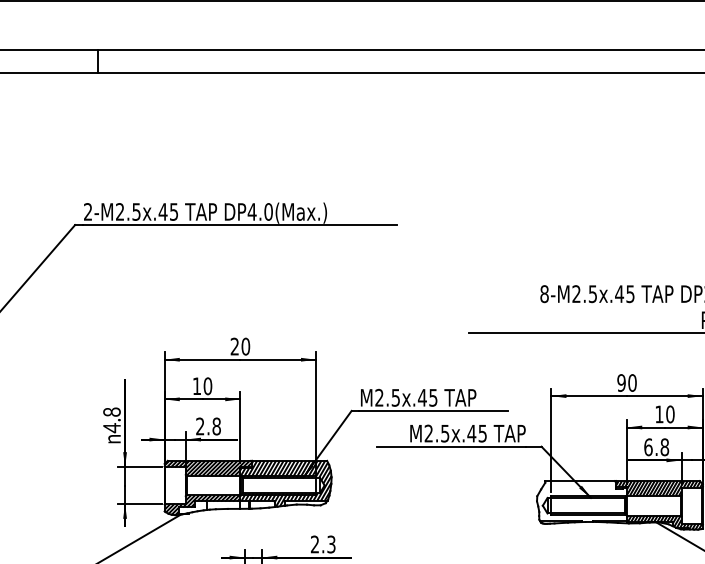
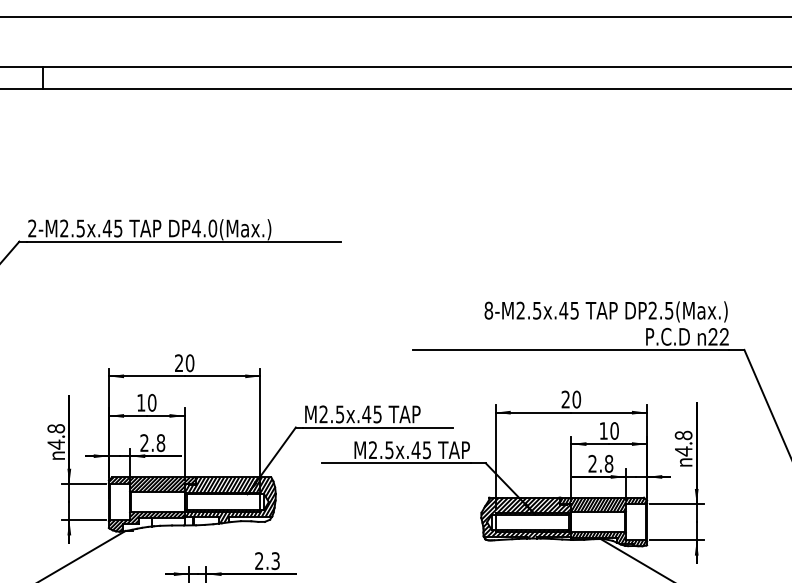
text: (621, 382) -> (565, 399), 90 -> 20
text: (648, 446) -> (592, 463), 6.8 -> 2.8
hatch: (582, 500) -> (526, 517), added

